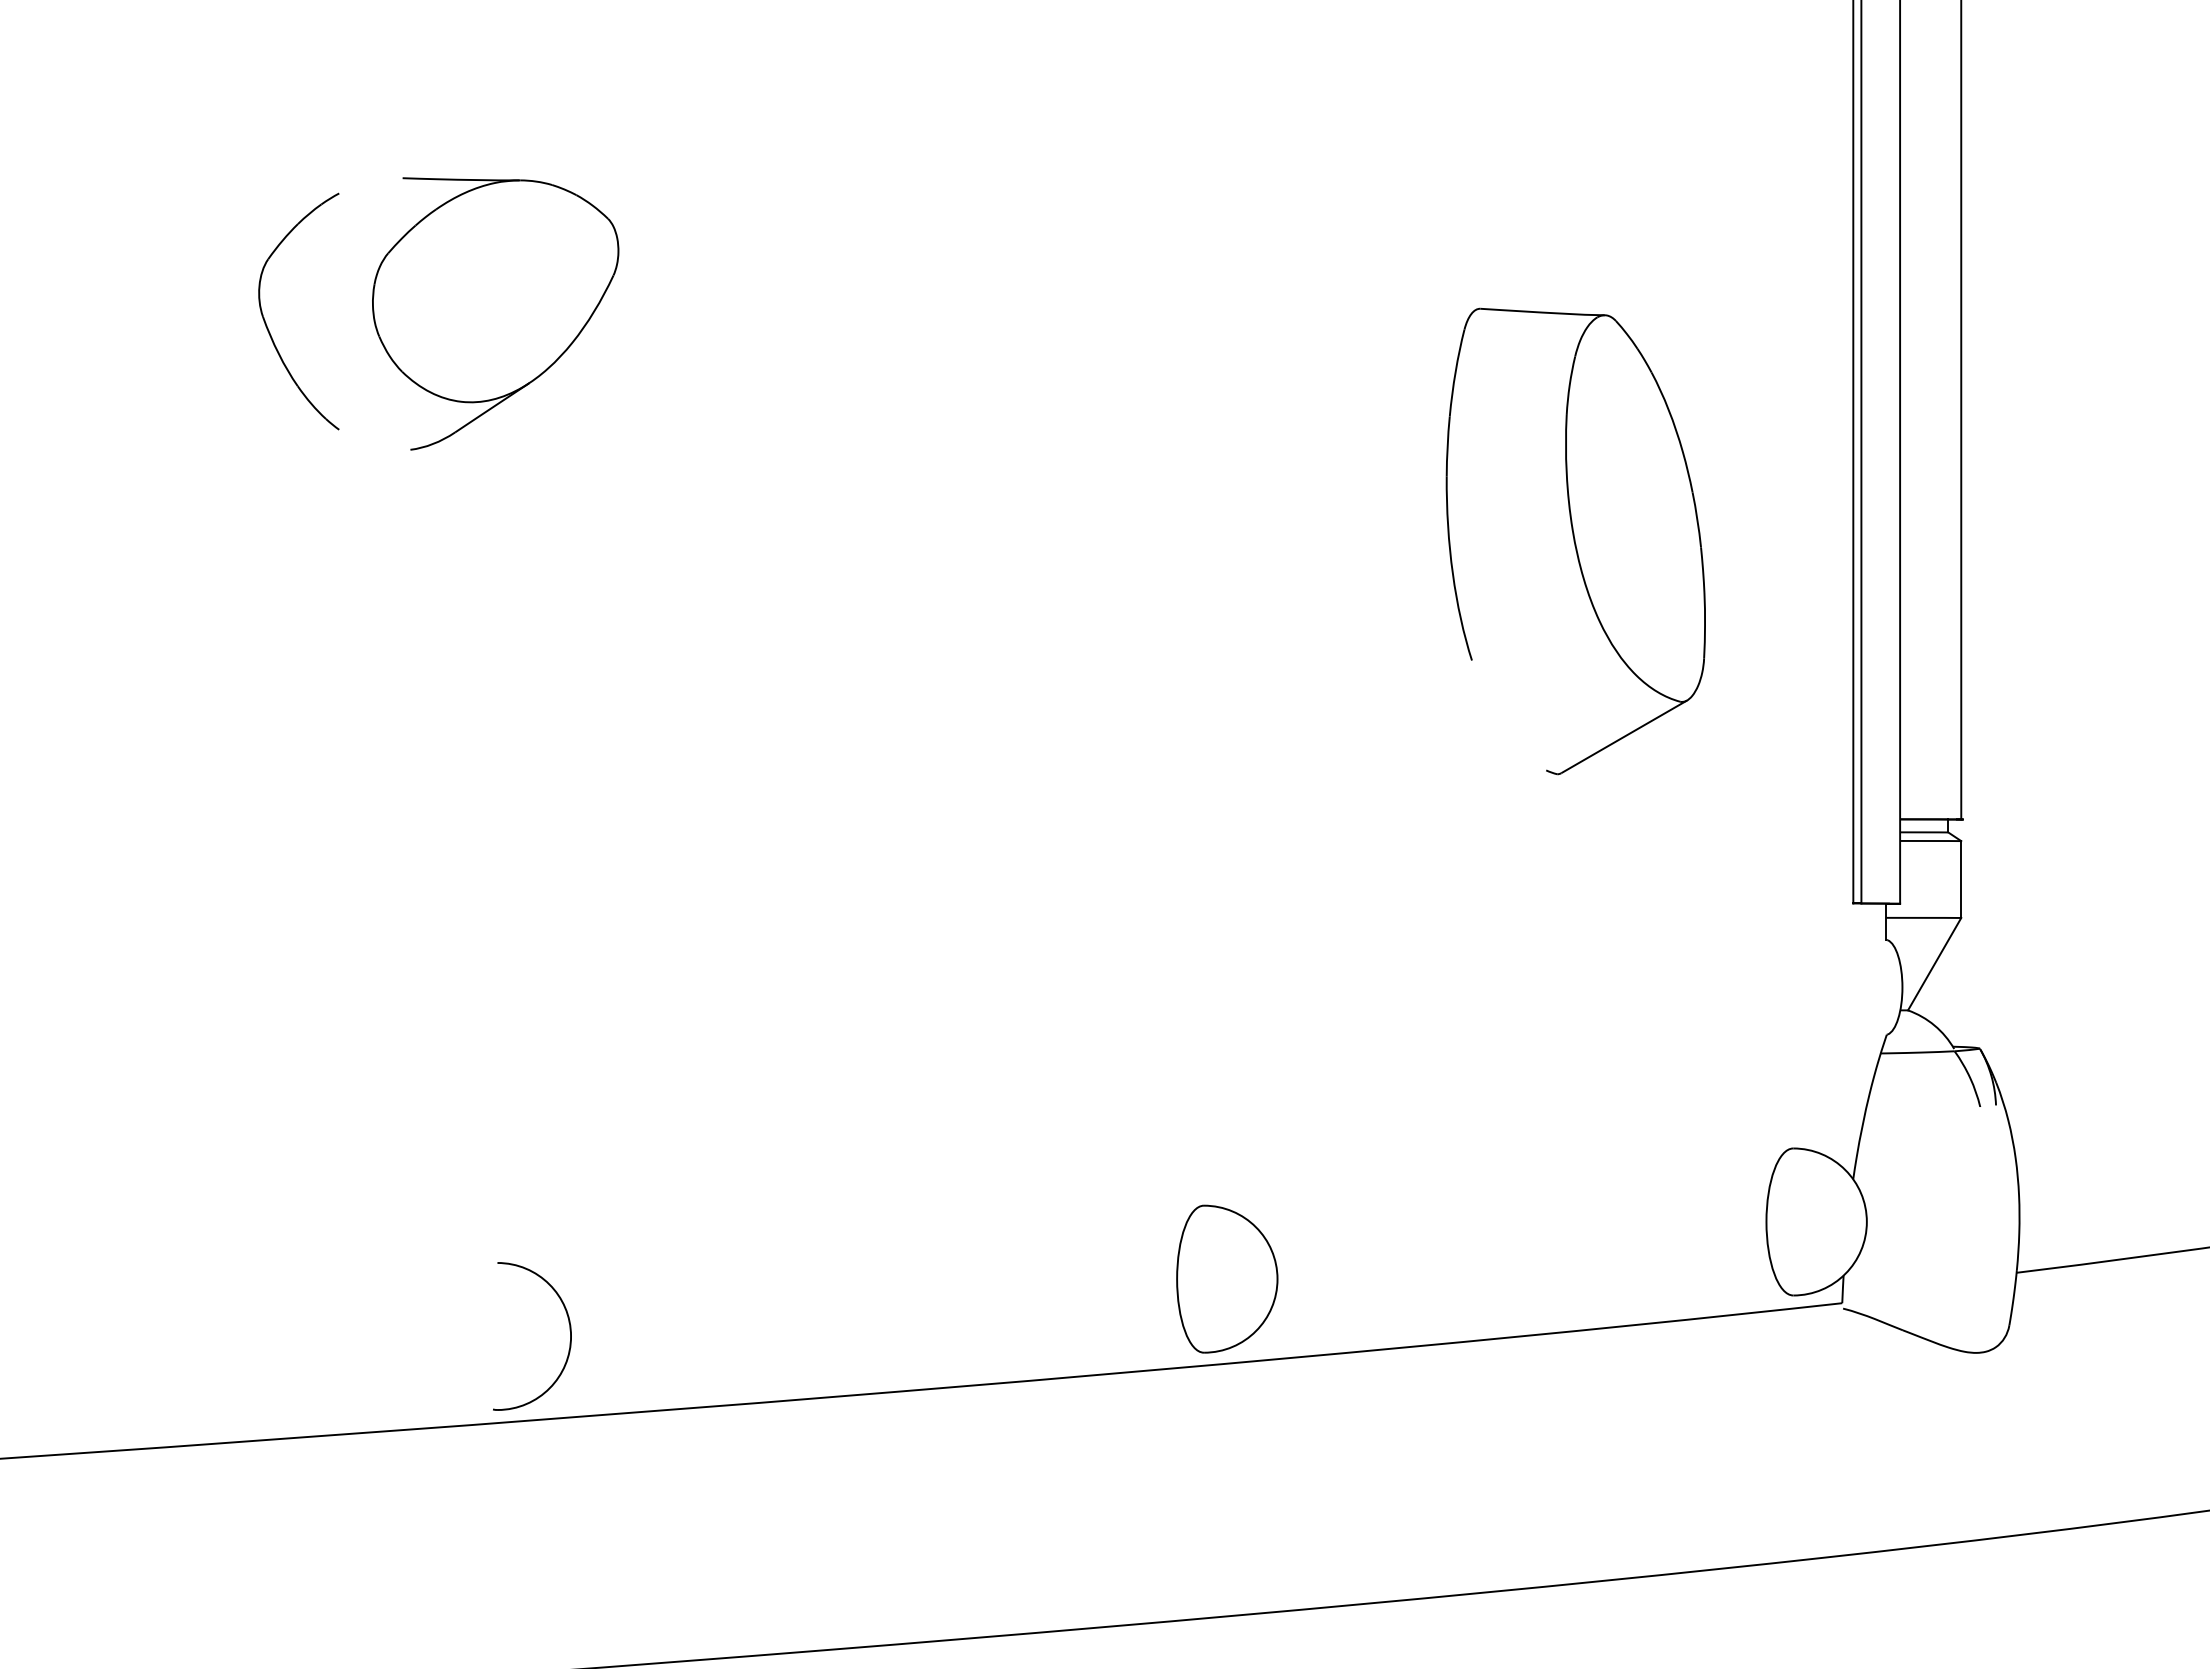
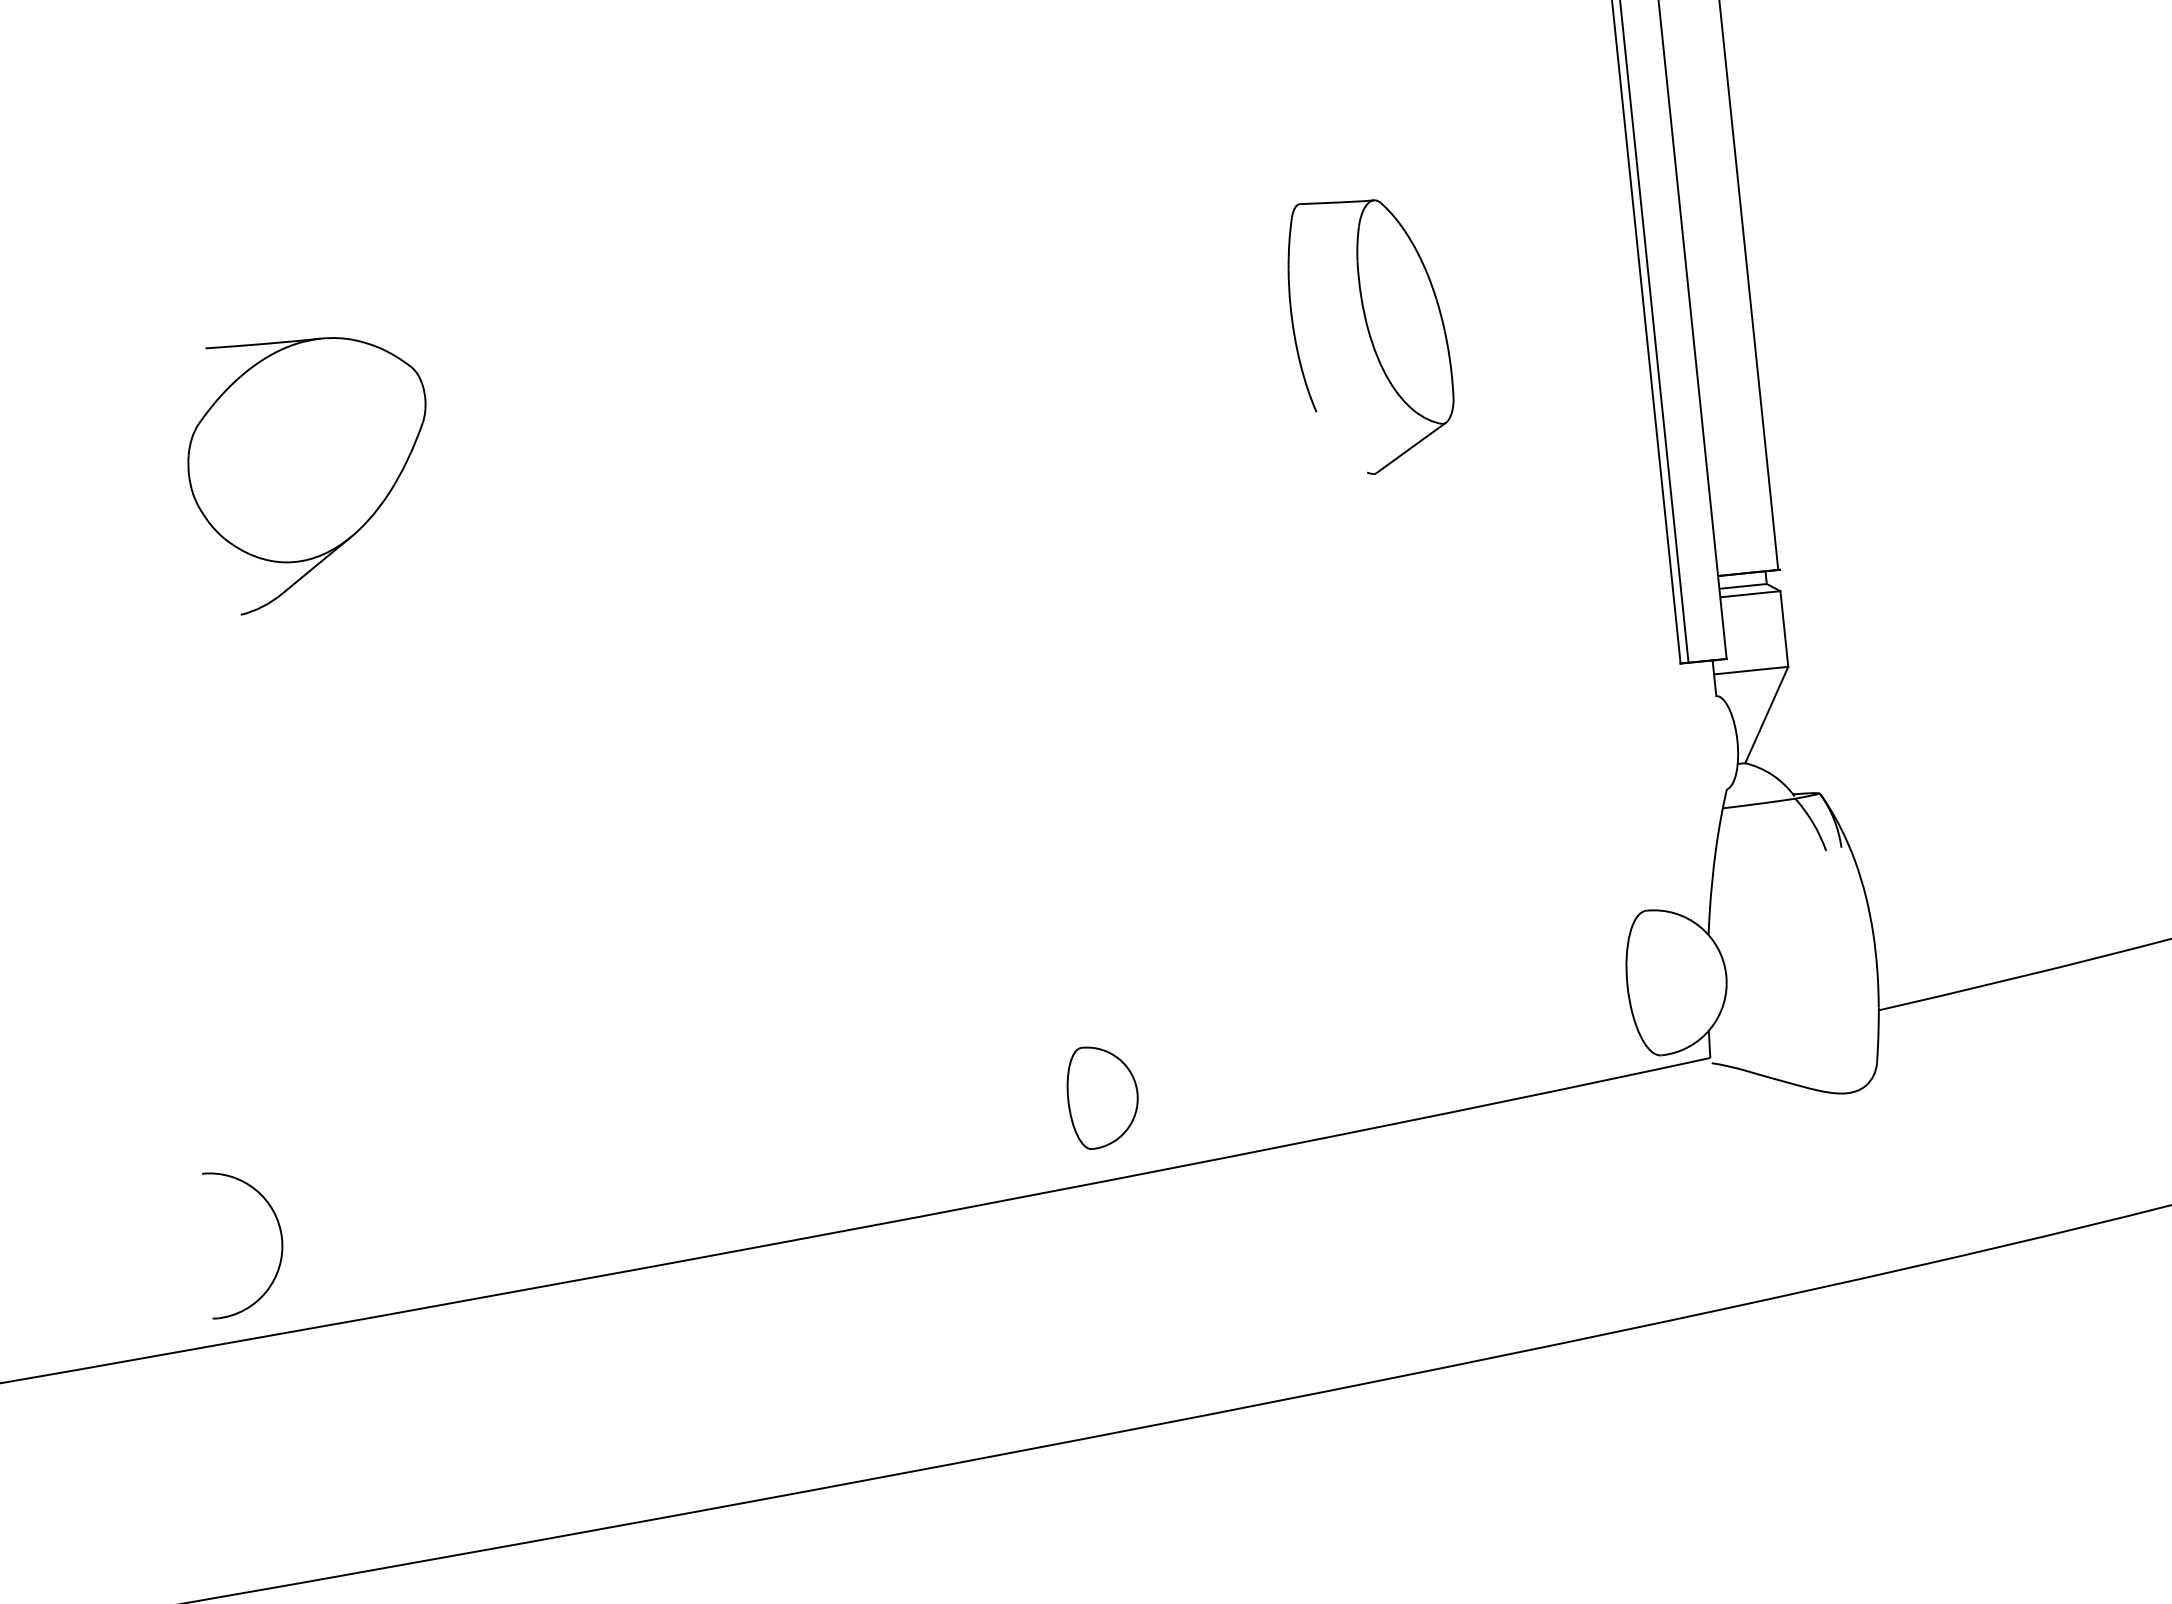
part: (495, 313) -> (310, 472), moved
part: (266, 322) -> (60, 253), removed
part: (1575, 541) -> (1370, 335), size x0.6
part: (1227, 1278) -> (1102, 1096), size x0.7
part: (569, 1330) -> (279, 1232), moved

